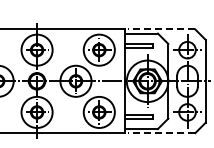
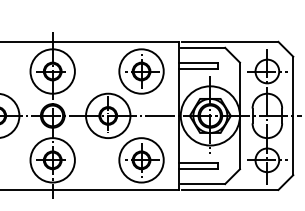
line: (161, 29) -> (230, 42), dashed -> solid
line: (161, 133) -> (230, 190), dashed -> solid

